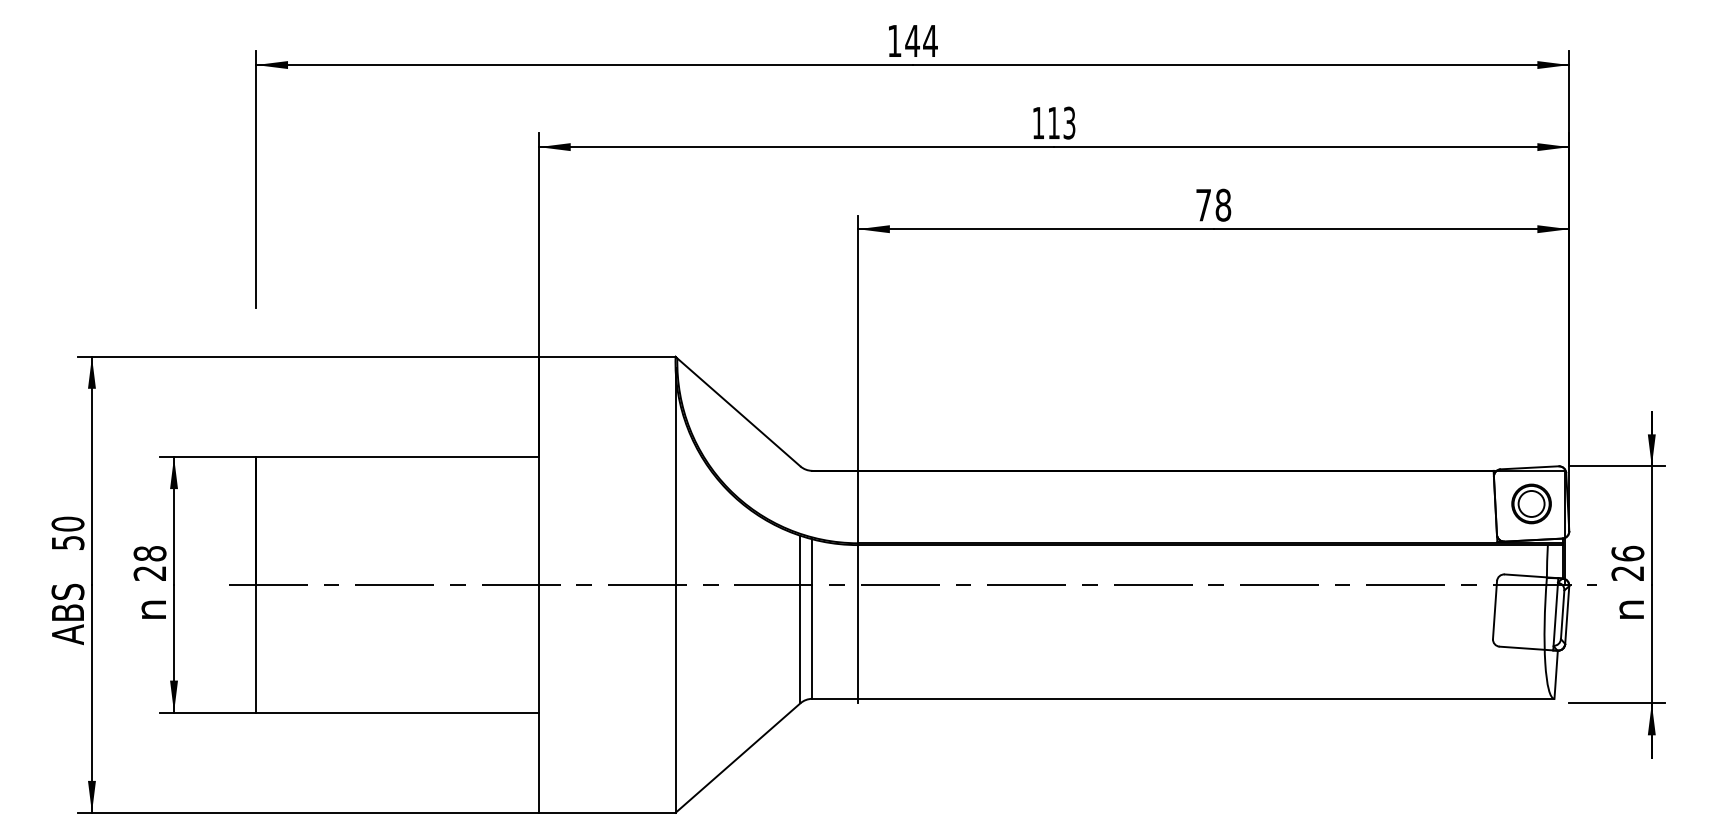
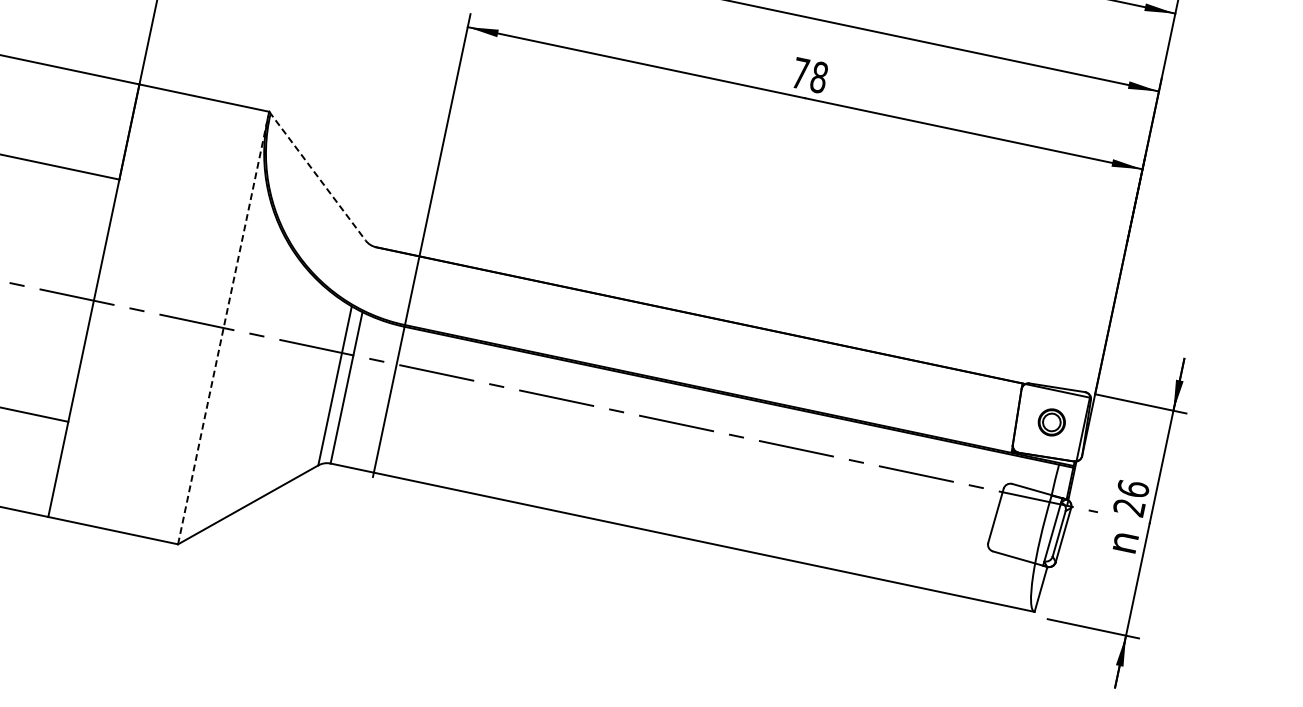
line: (737, 411) -> (317, 175), solid -> dashed
part: (1531, 503) -> (1051, 421), size x0.7
line: (675, 590) -> (222, 333), solid -> dashed

